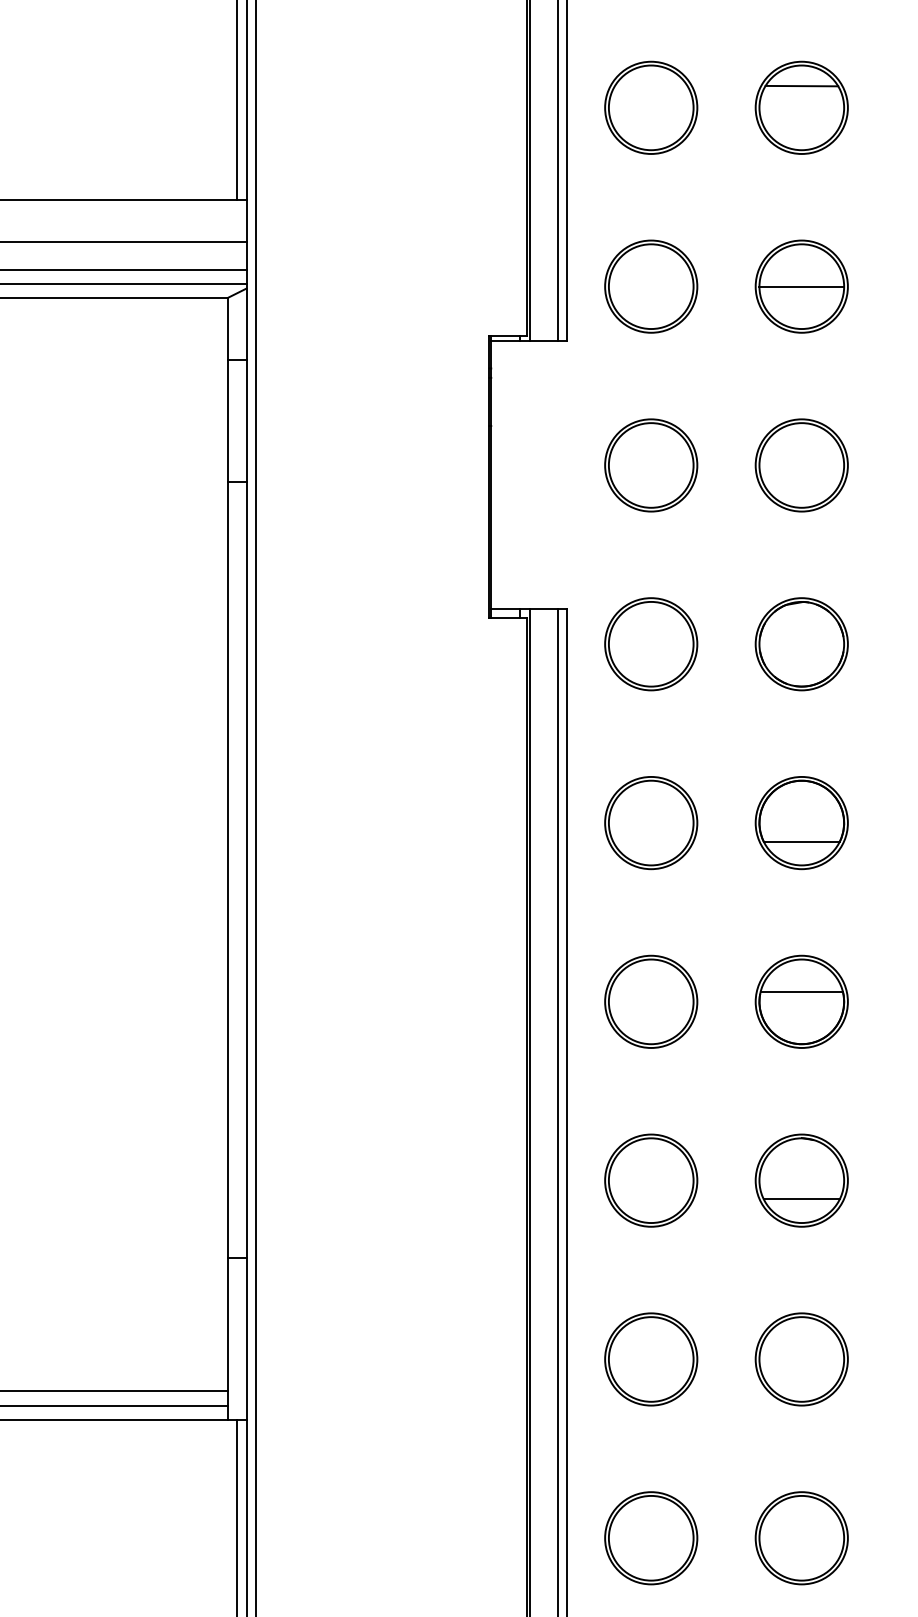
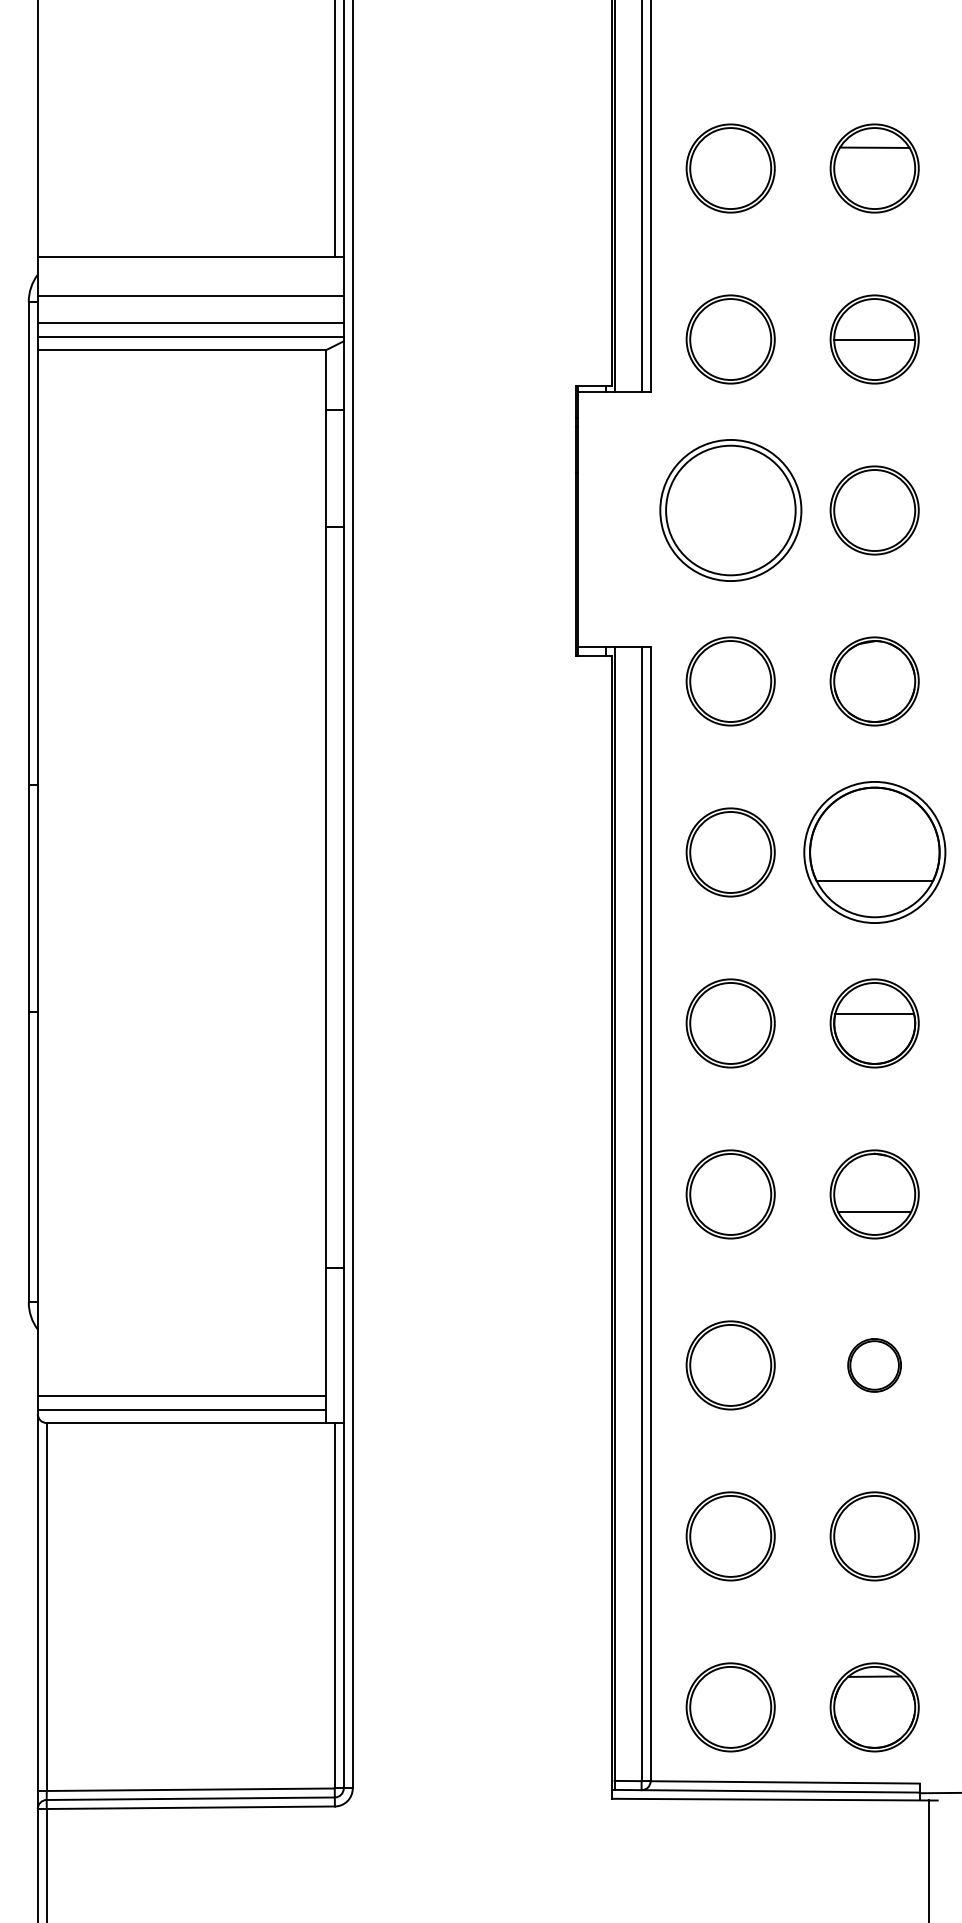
part: (651, 465) -> (730, 510), size x1.6
part: (801, 823) -> (874, 852), size x1.6
part: (801, 1359) -> (874, 1365), size x0.6

